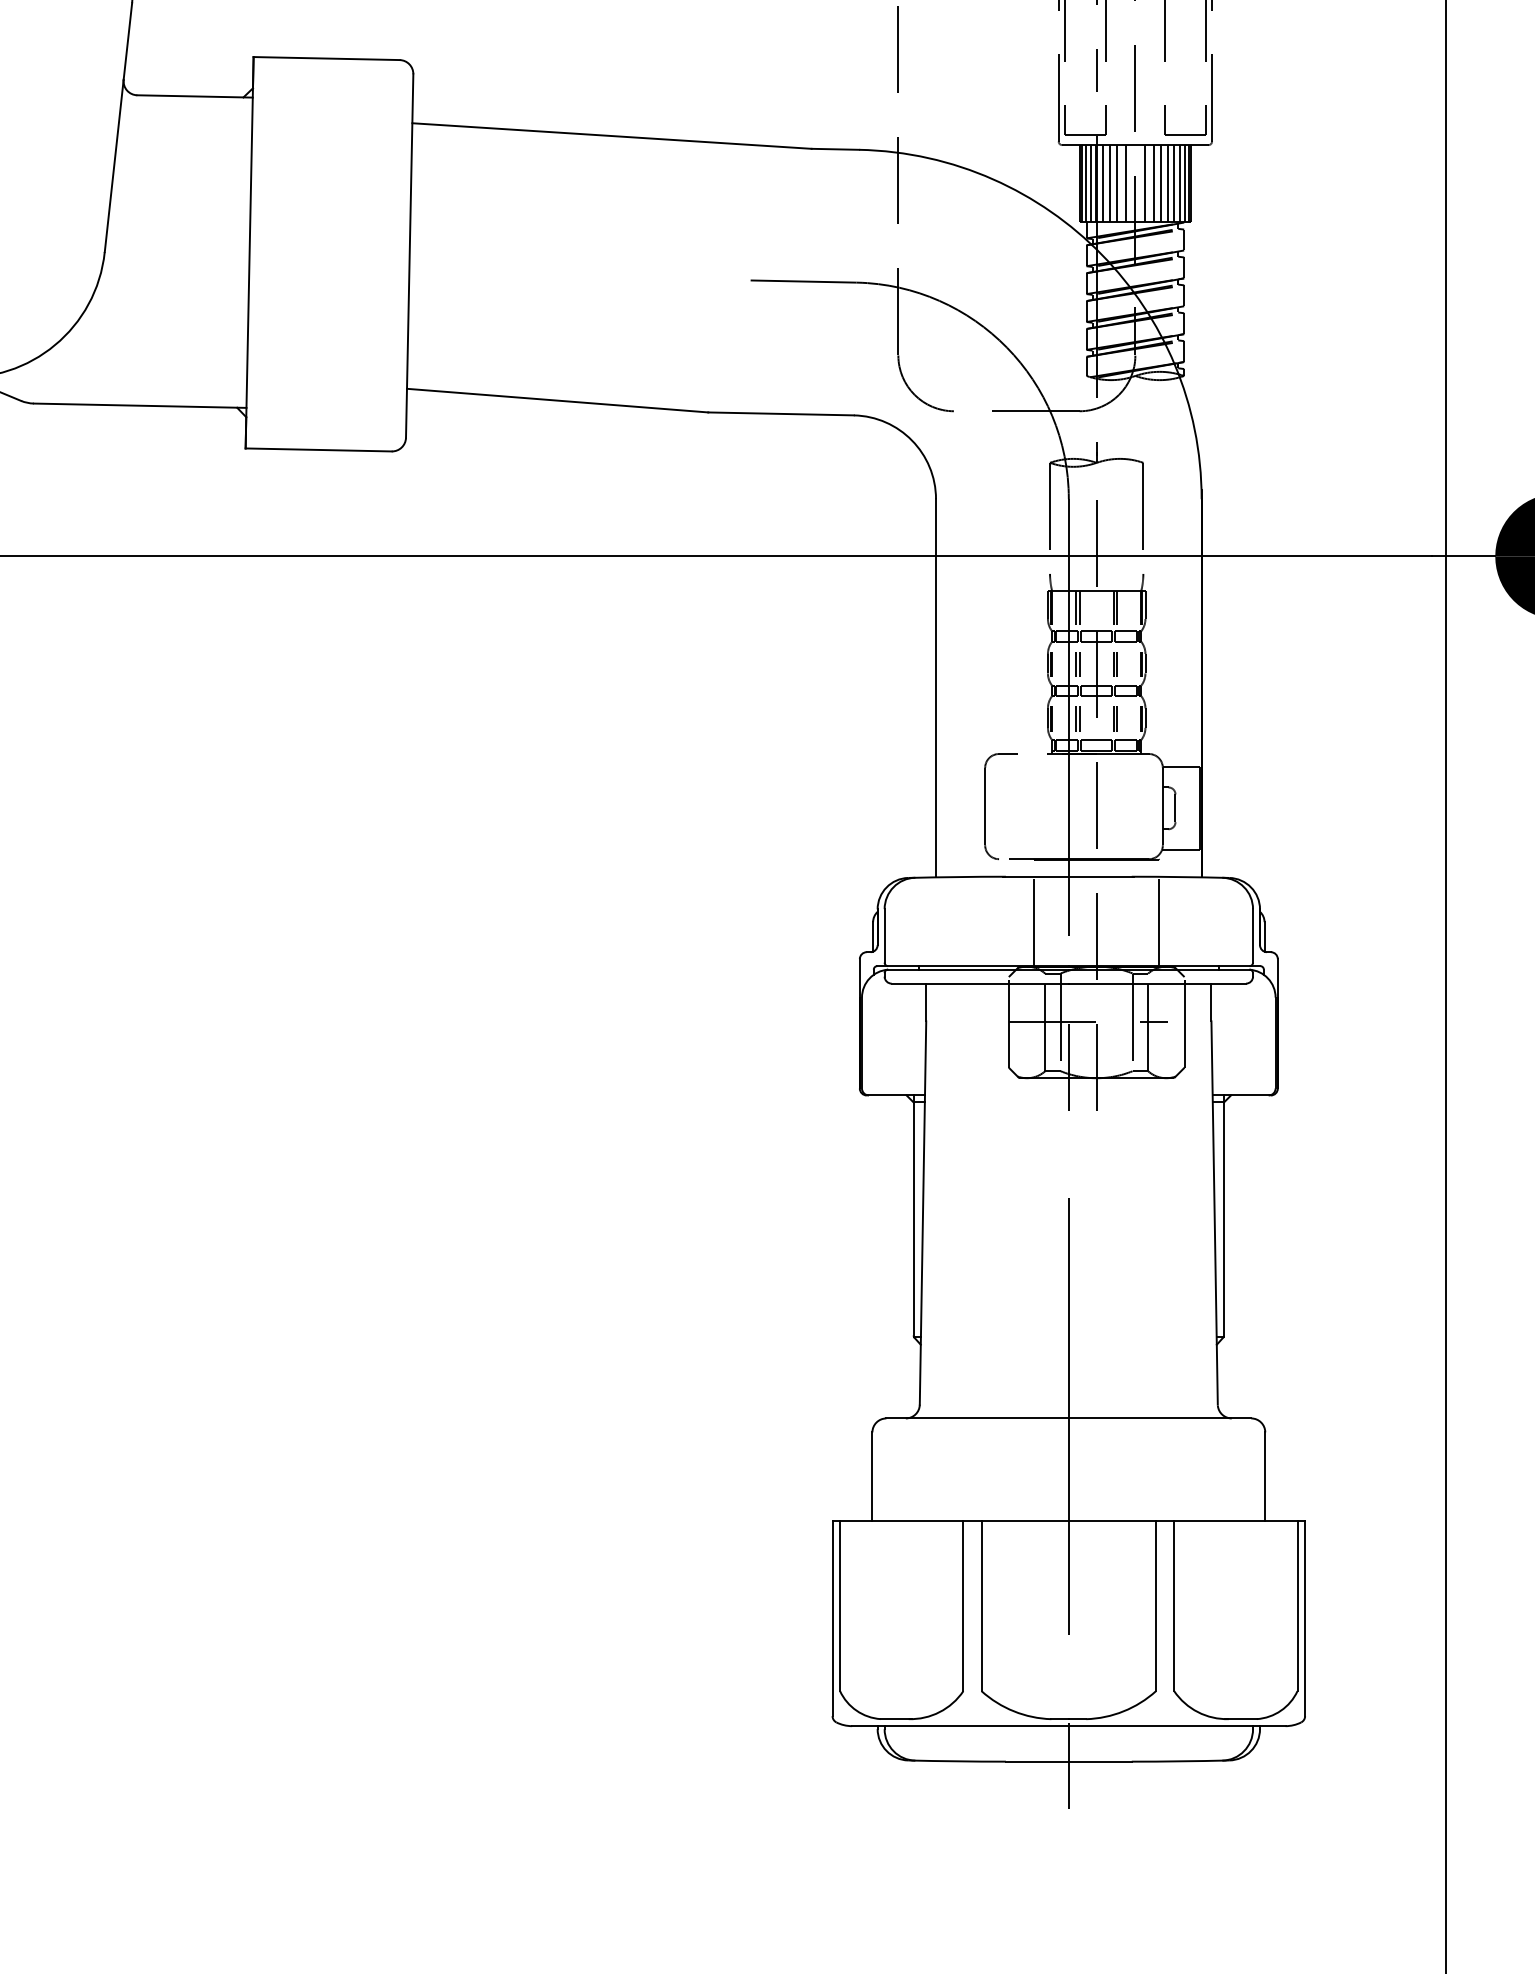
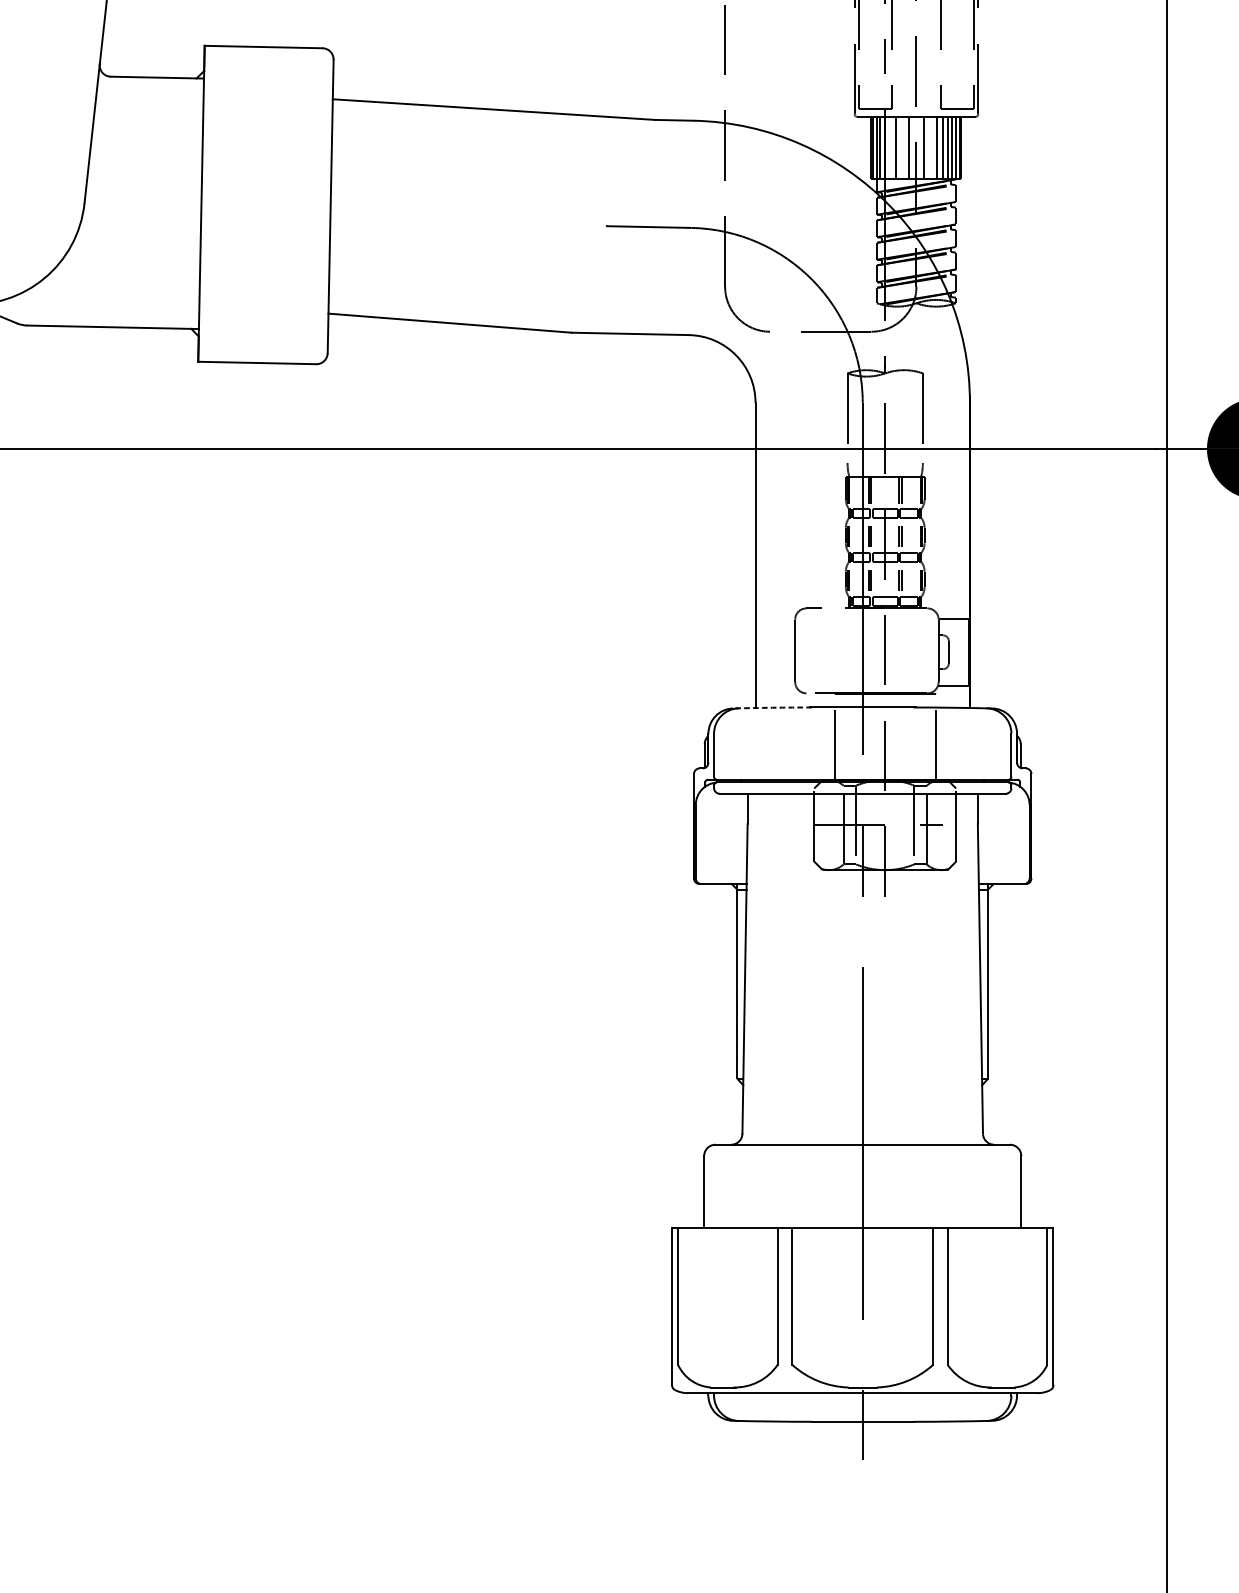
line: (1102, 183) -> (889, 147), removed
line: (1117, 183) -> (902, 147), removed
line: (1153, 183) -> (931, 147), removed
arc: (957, 877) -> (772, 708), solid -> dashed

